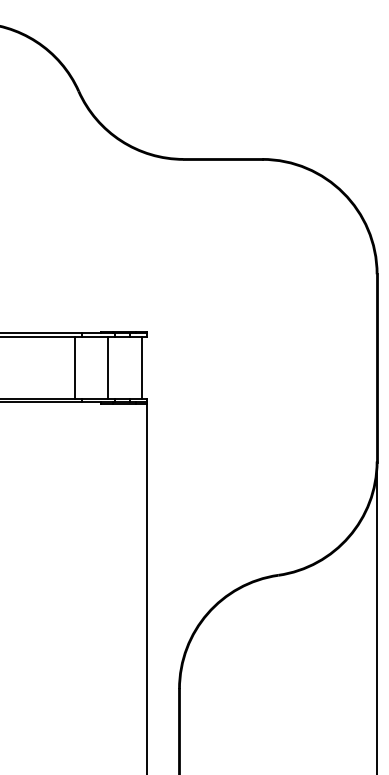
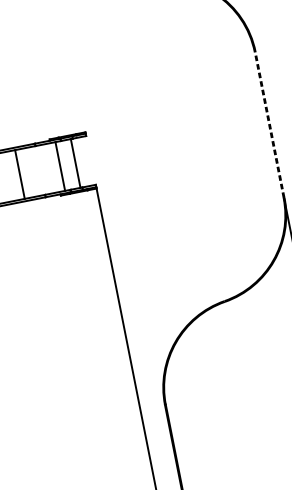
line: (74, 367) -> (19, 174), moved
line: (141, 367) -> (75, 163), moved
line: (377, 367) -> (269, 124), solid -> dashed

